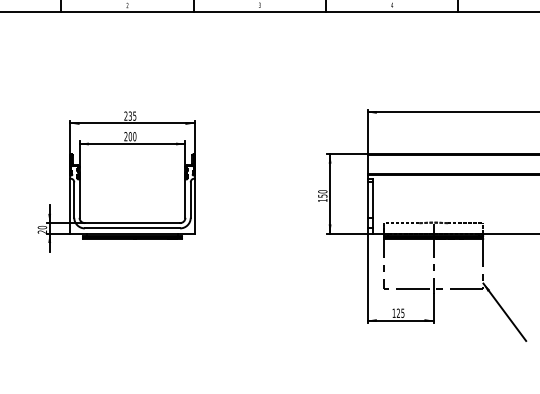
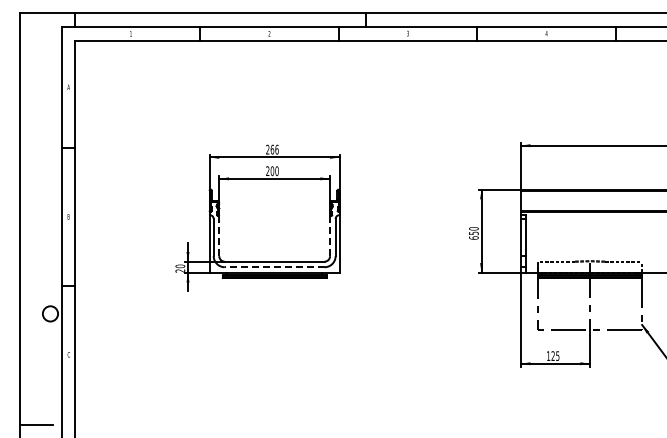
text: (132, 115) -> (274, 149), 235 -> 266
line: (79, 198) -> (219, 235), solid -> dashed
line: (185, 199) -> (330, 236), solid -> dashed
text: (322, 200) -> (473, 237), 150 -> 650
line: (132, 228) -> (274, 267), solid -> dashed

